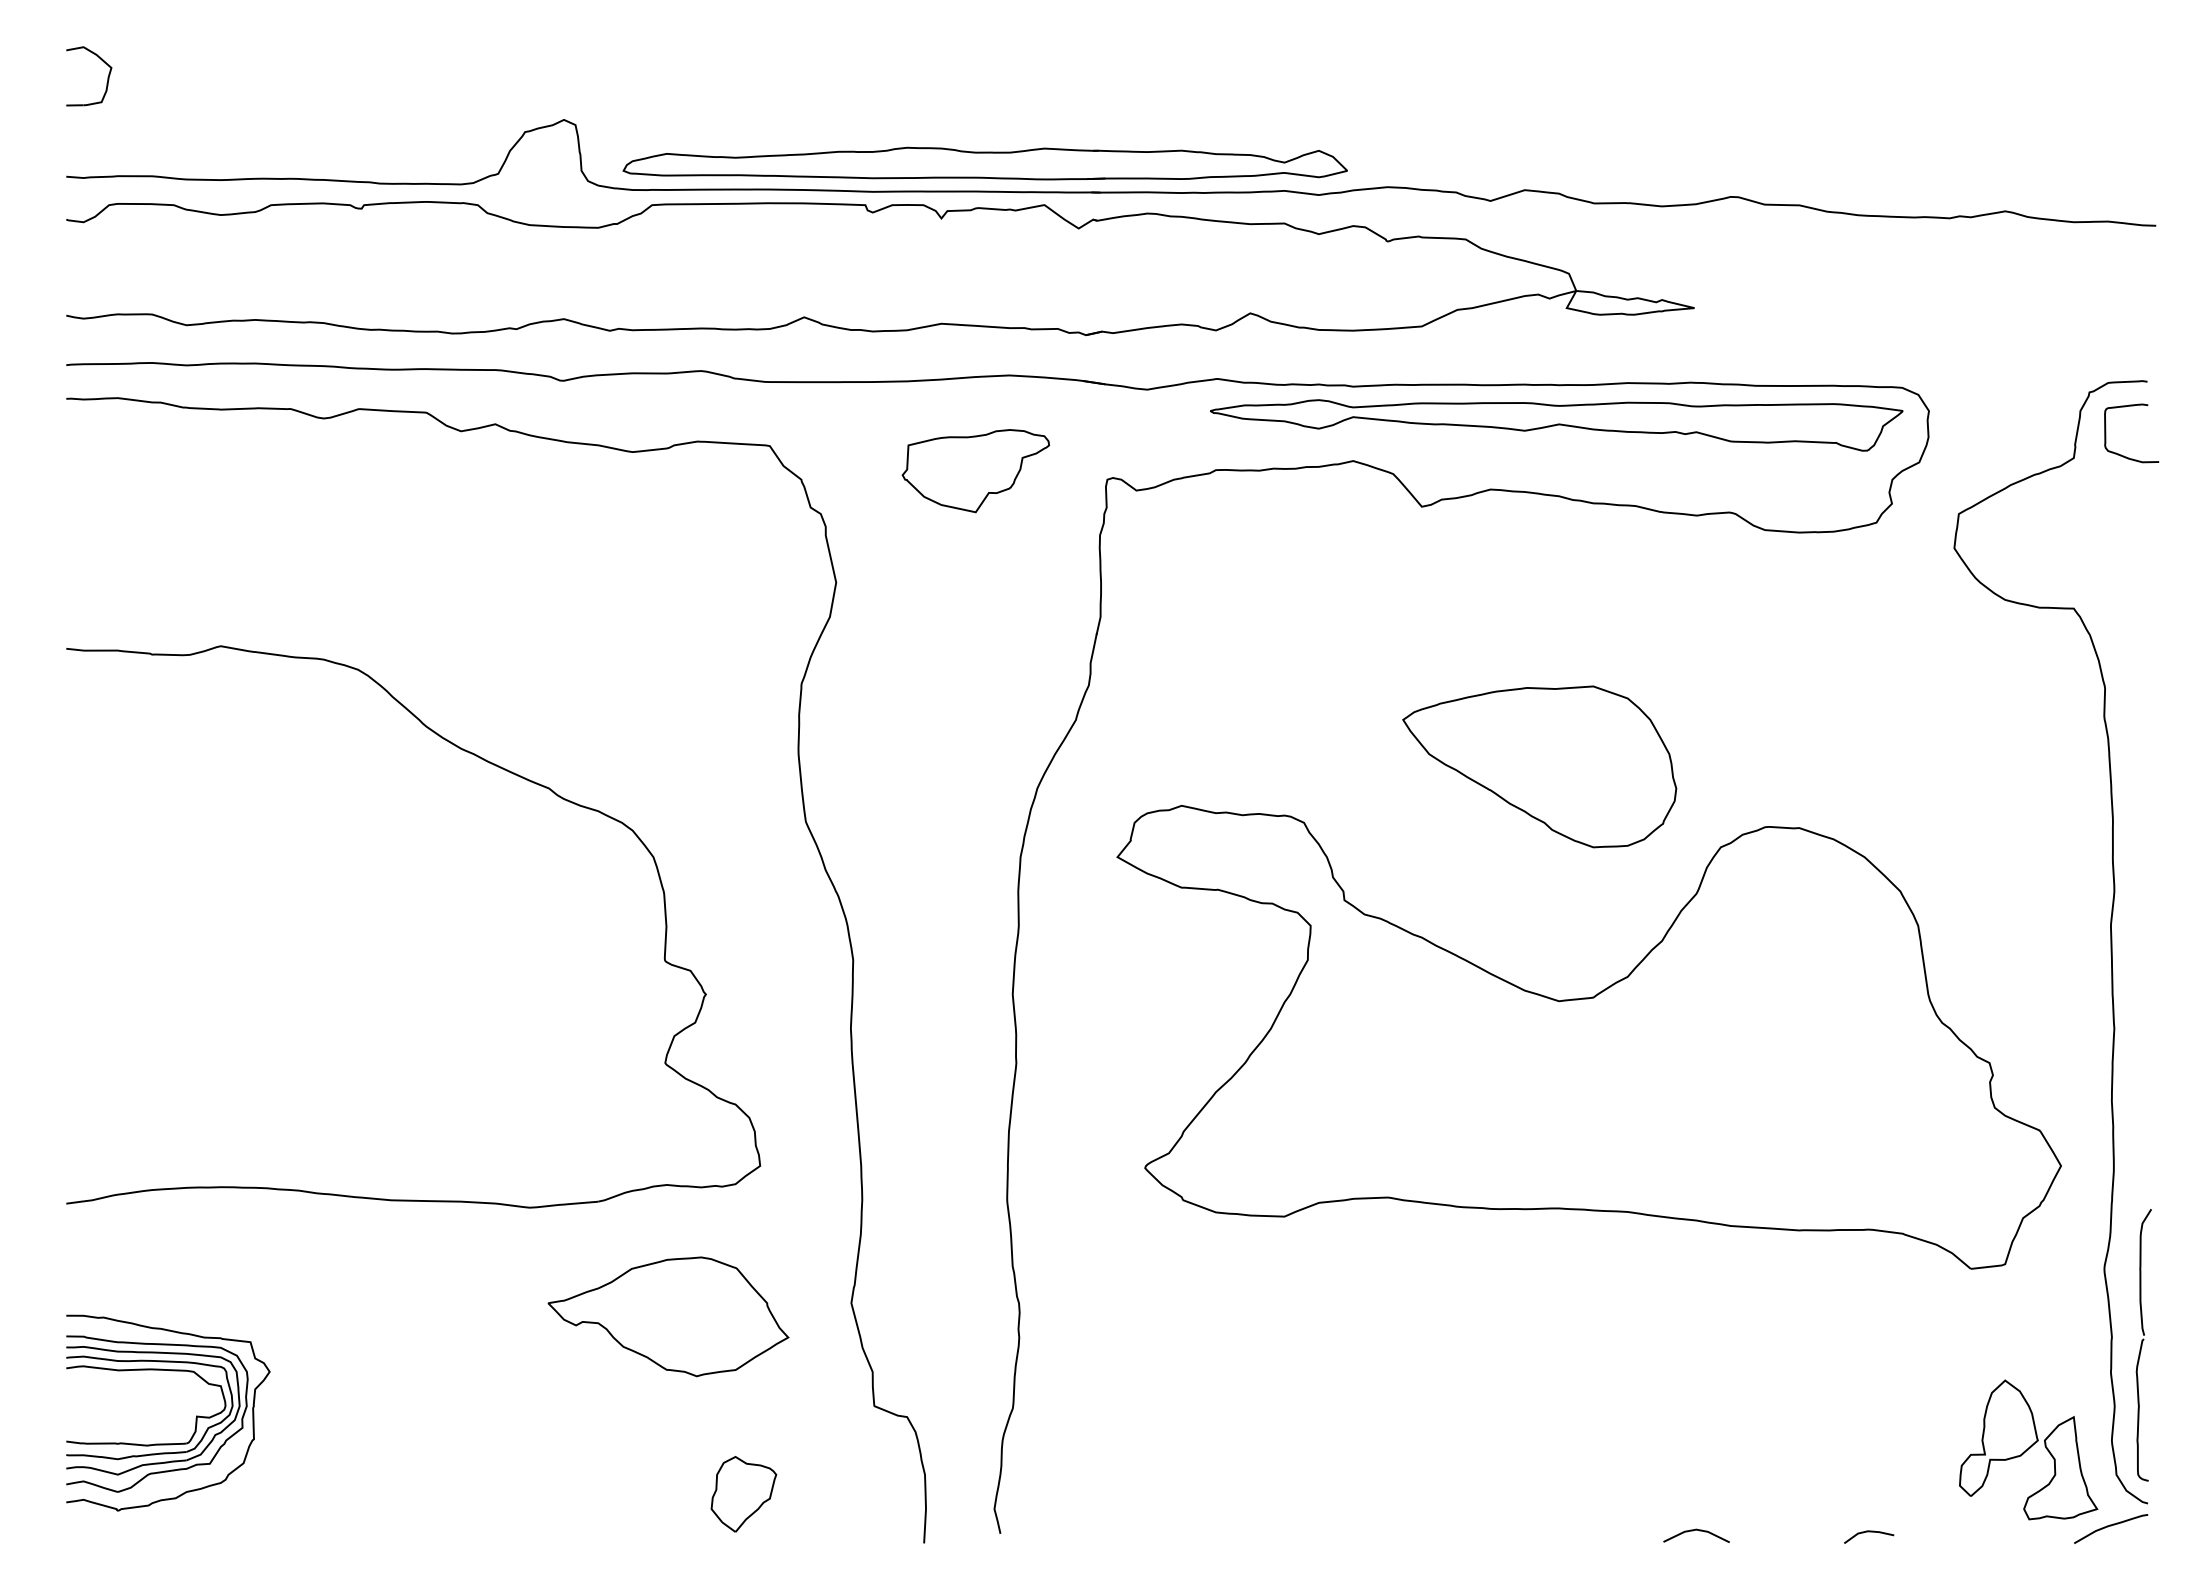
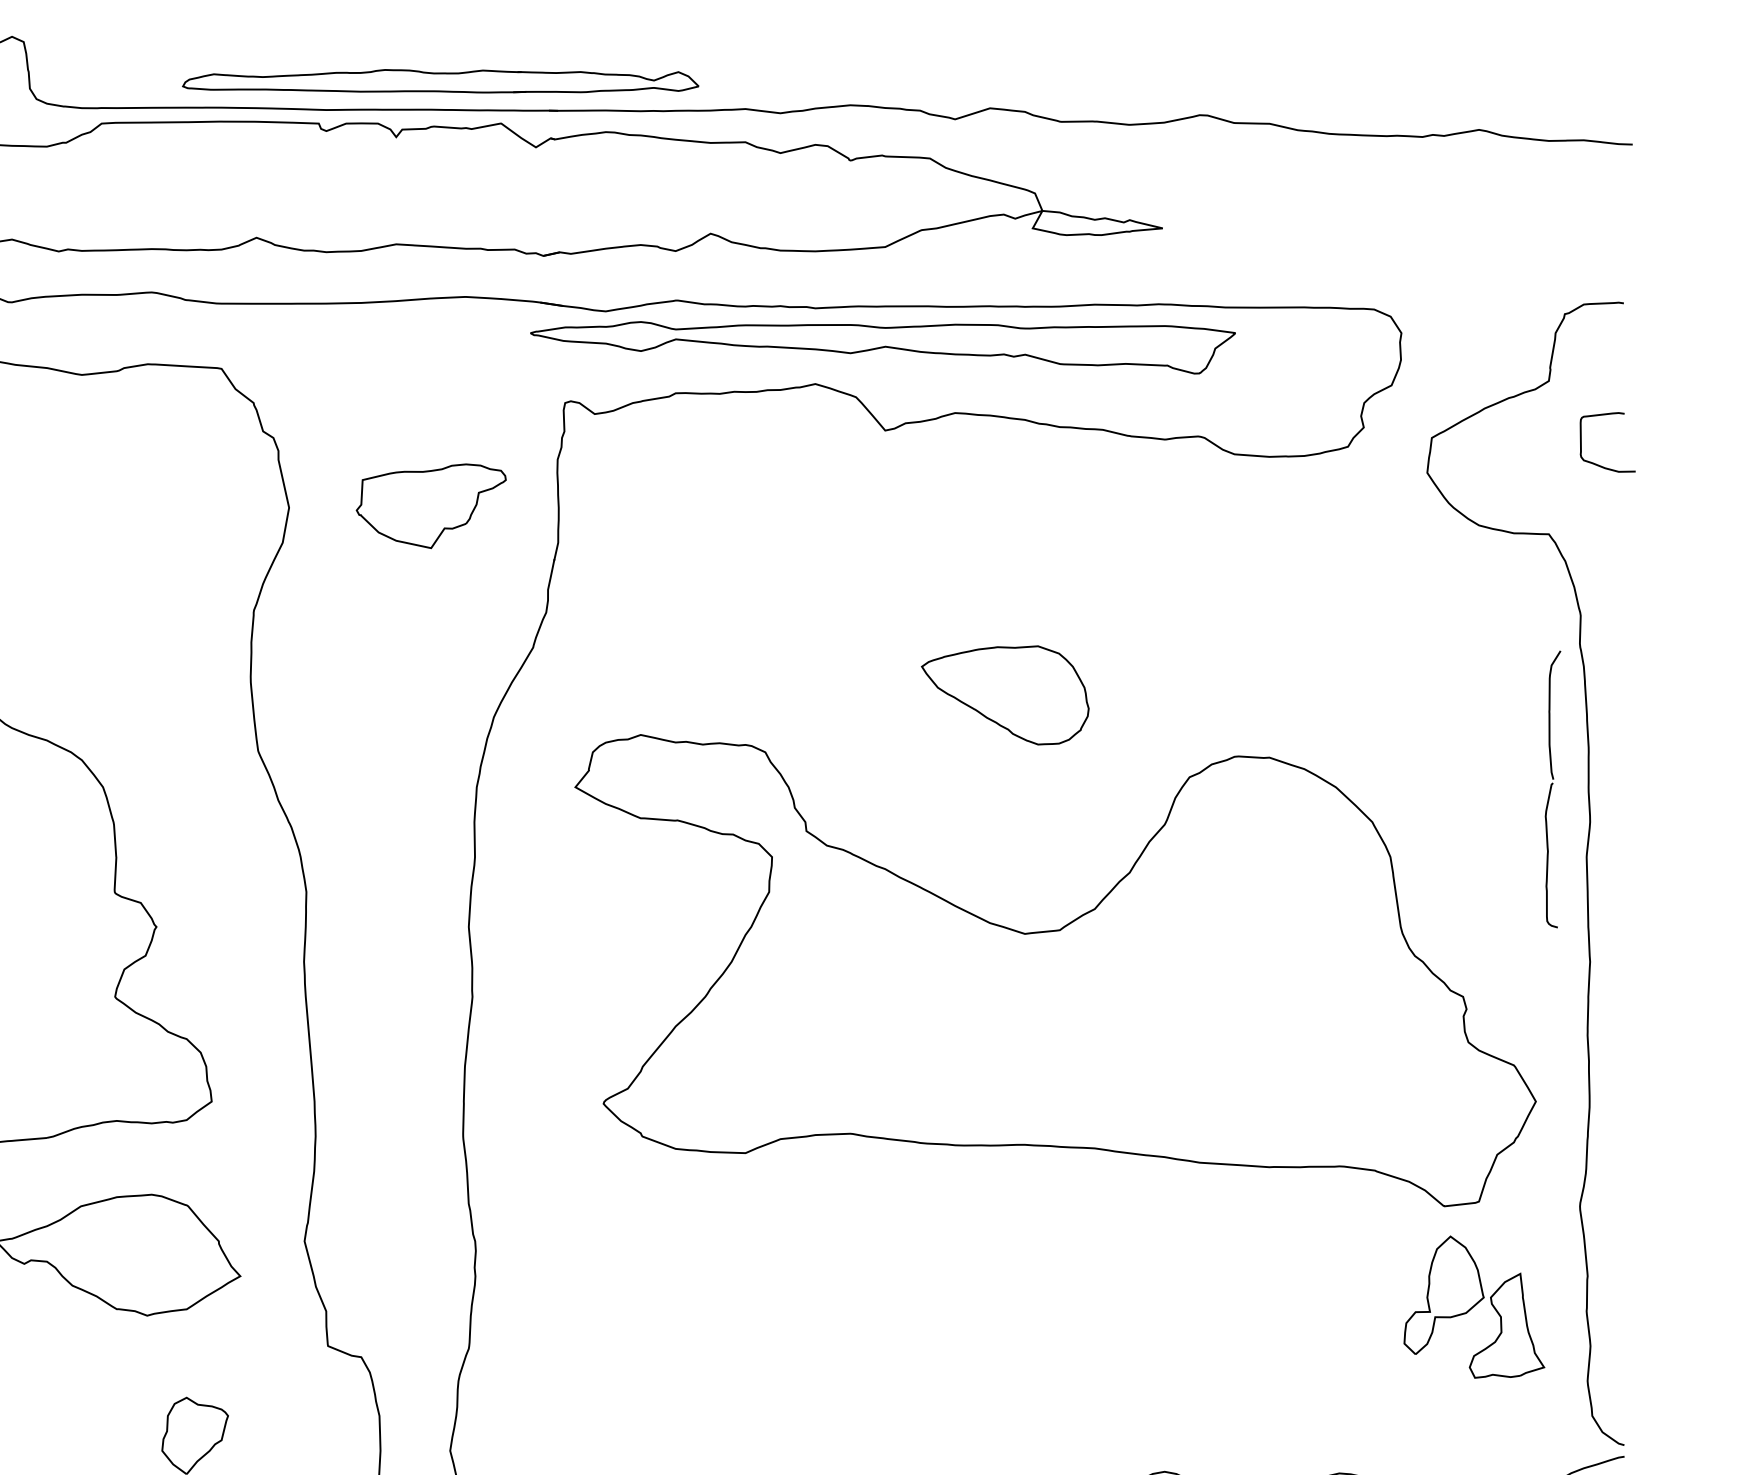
part: (984, 163) -> (440, 81), size x0.7
part: (1556, 425) -> (882, 347), moved
curve: (2121, 454) -> (1597, 463), moved
part: (975, 471) -> (430, 506), moved
part: (1539, 766) -> (1004, 694), size x0.6
part: (2143, 1345) -> (1552, 789), moved
part: (2028, 1449) -> (1474, 1306), moved

